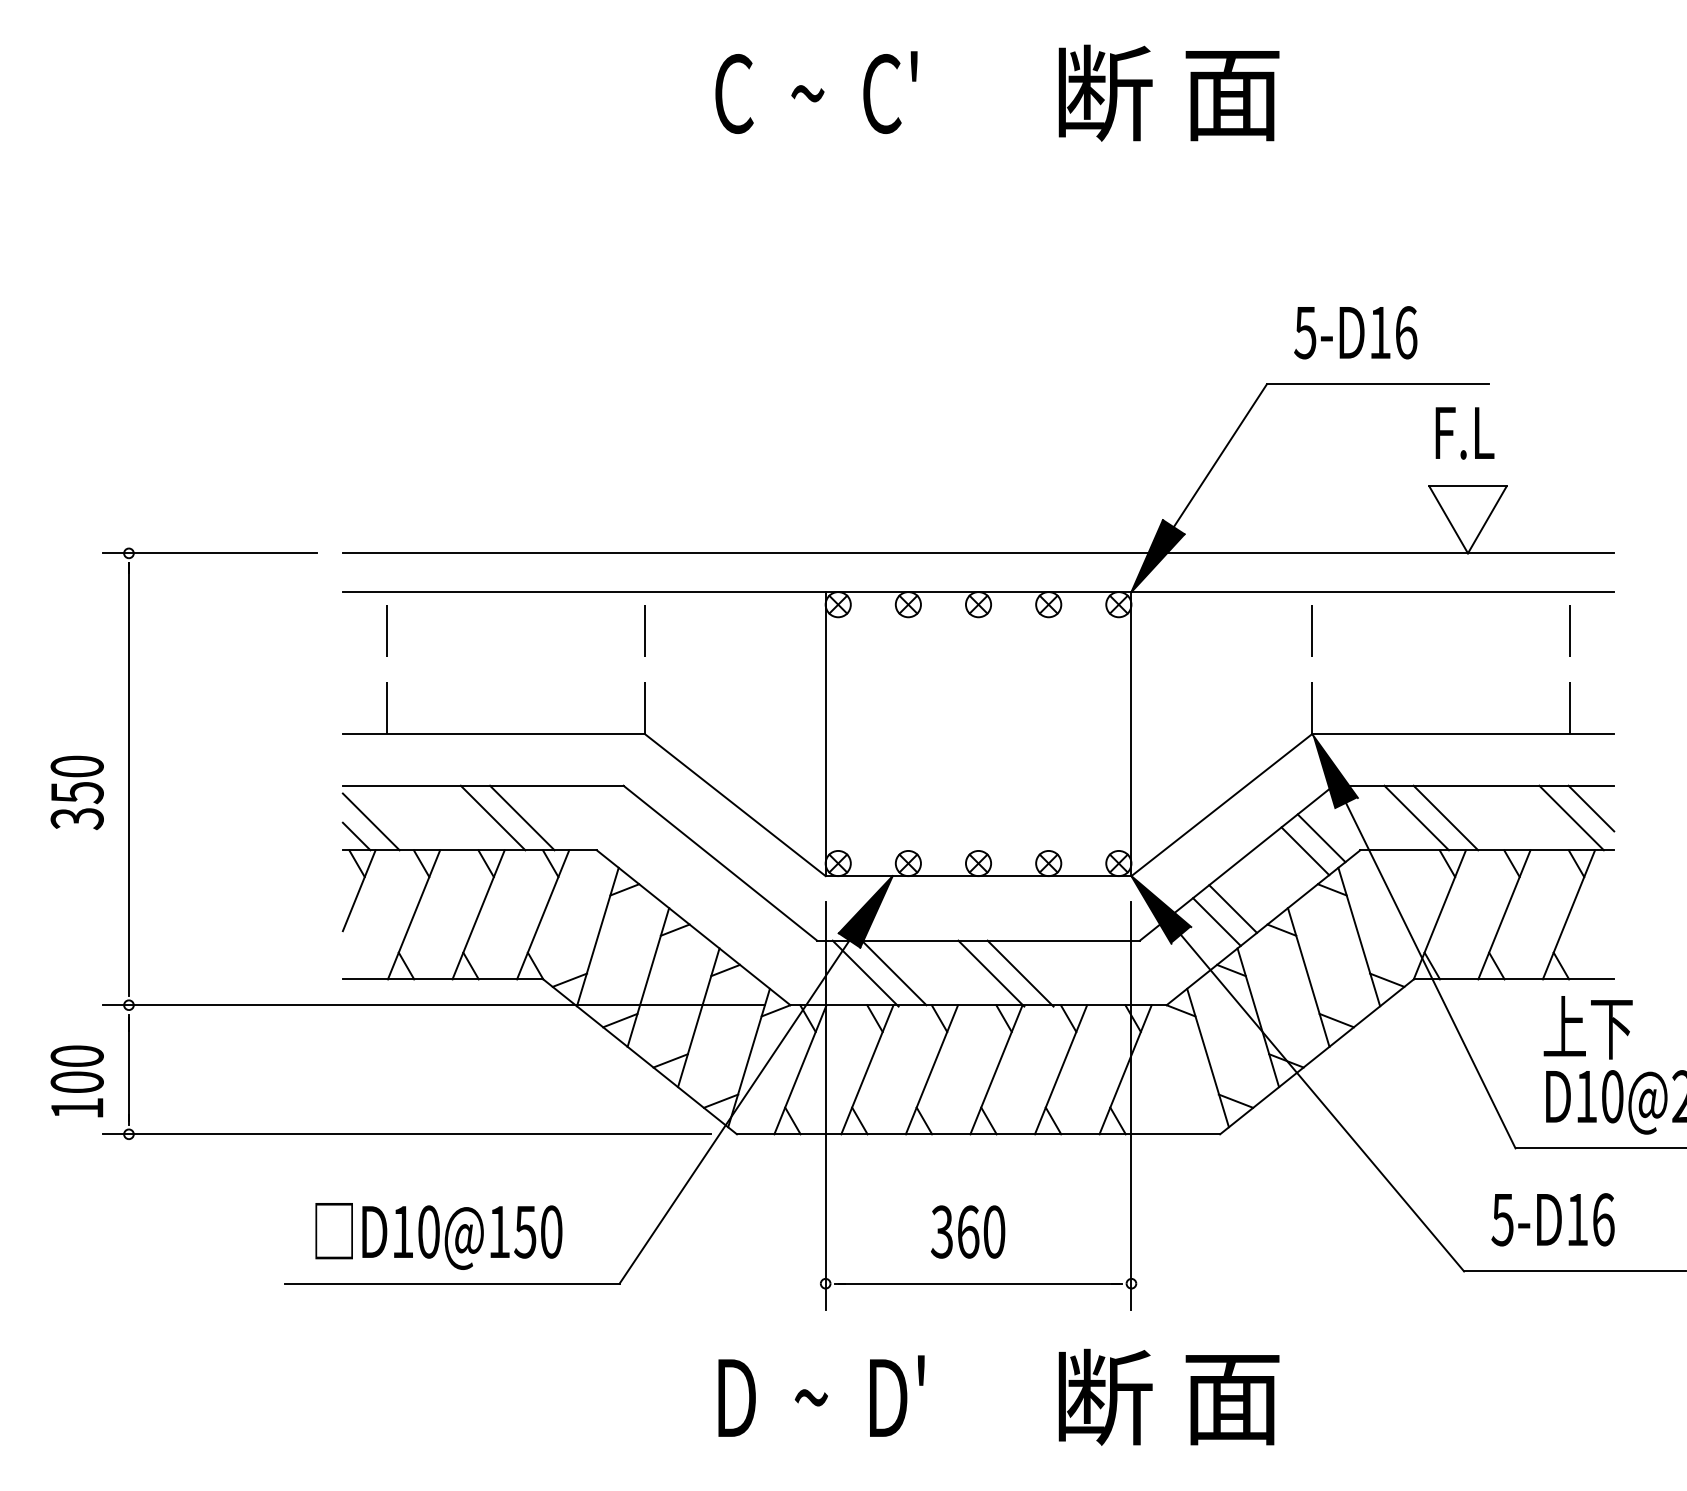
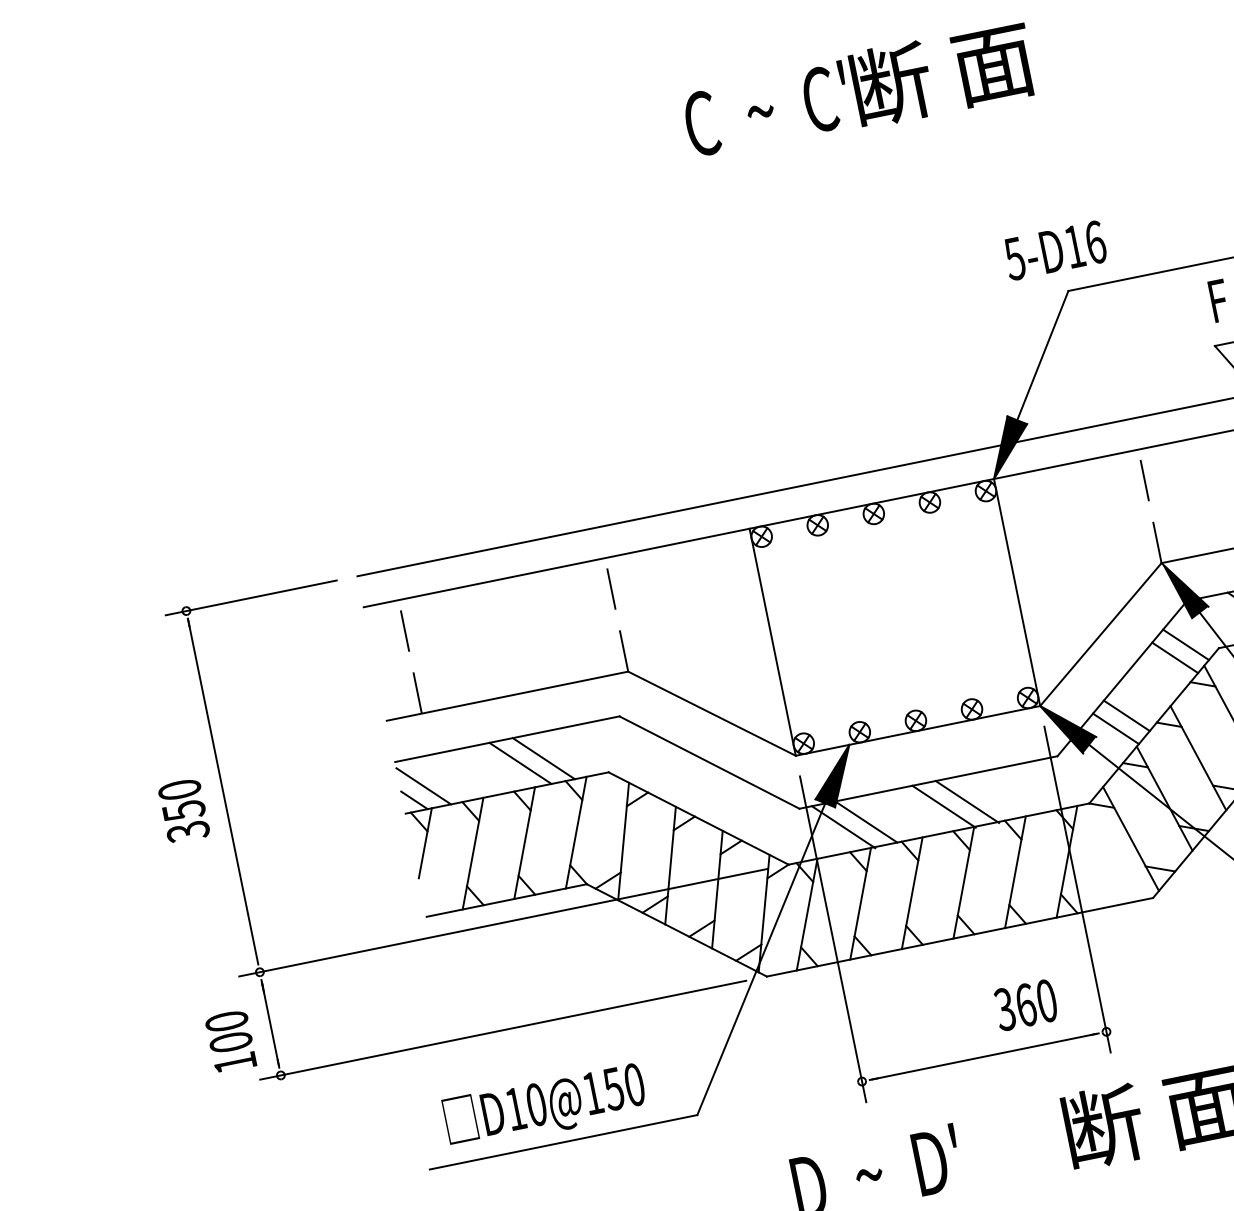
text: (816, 92) -> (767, 109), moved
text: (1355, 332) -> (1054, 250), moved
text: (968, 1231) -> (1026, 1004), moved

